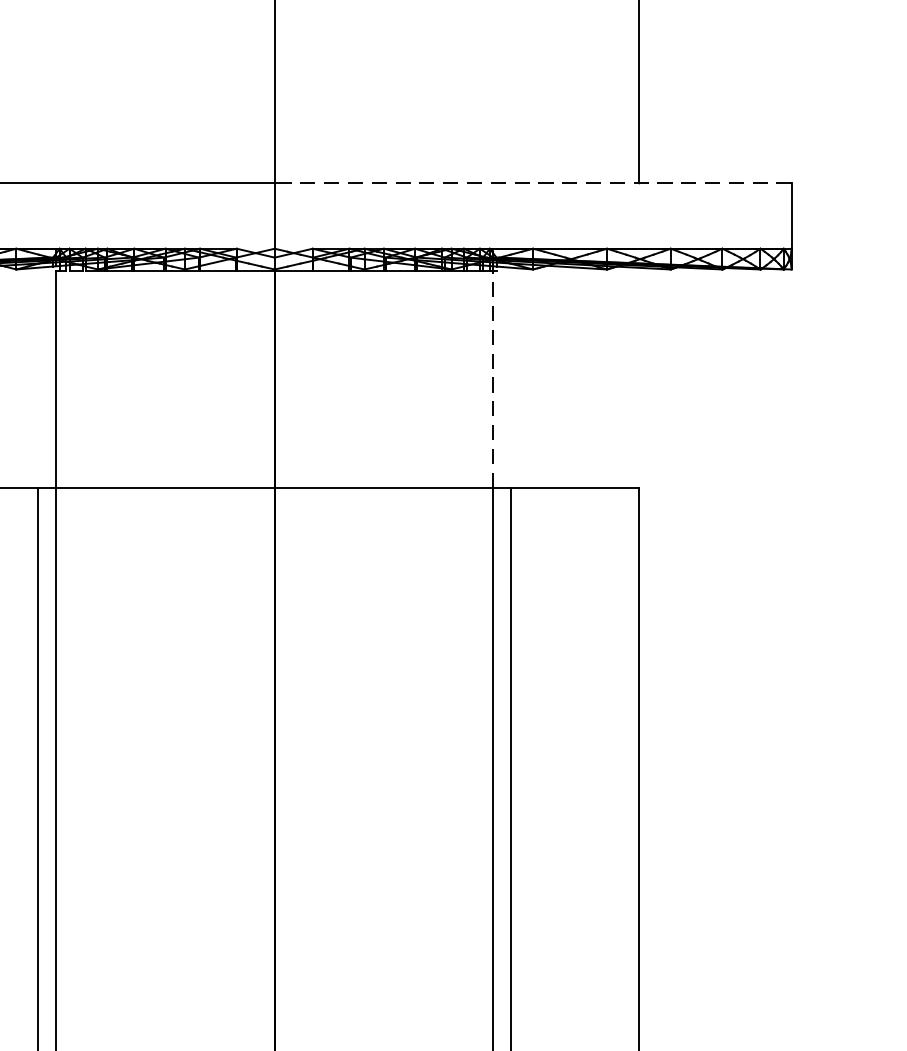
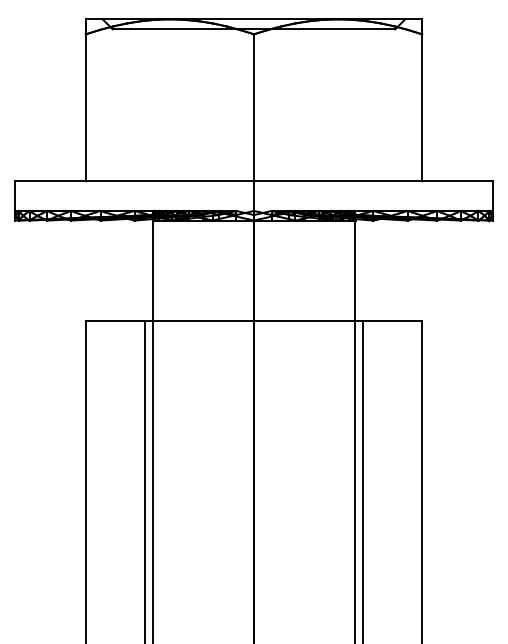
line: (531, 182) -> (372, 180), dashed -> solid
line: (492, 377) -> (354, 270), dashed -> solid

